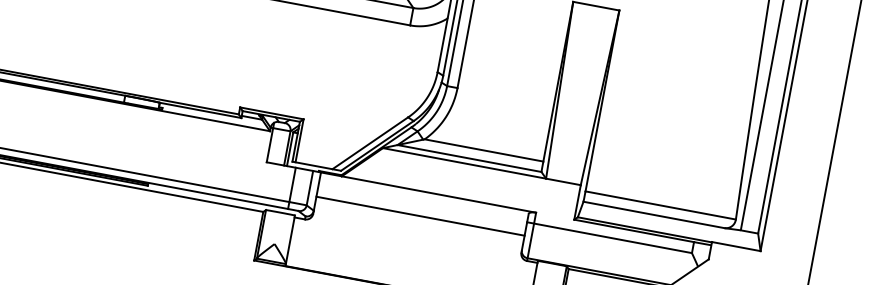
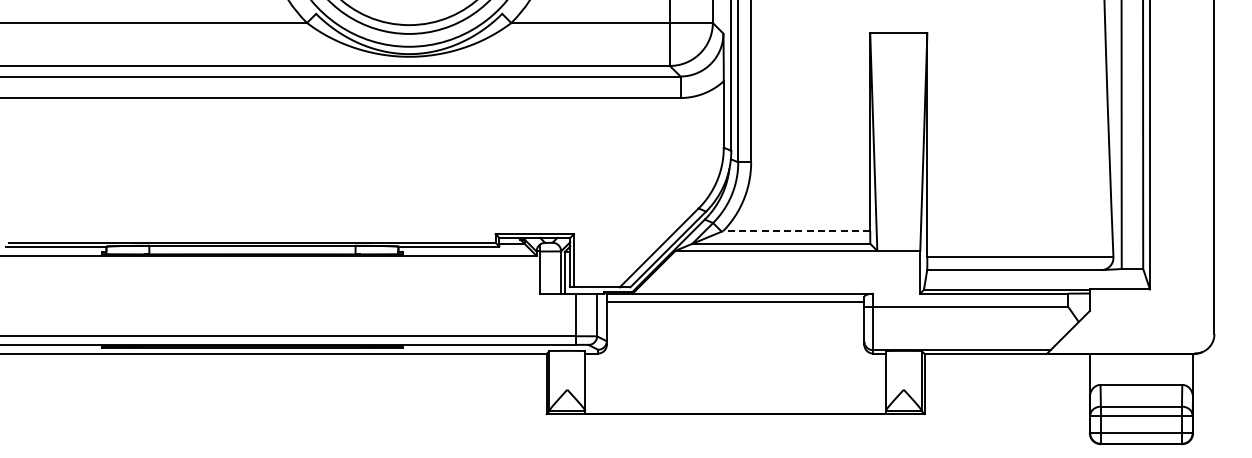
line: (483, 150) -> (796, 230), solid -> dashed
line: (420, 215) -> (735, 301), moved

